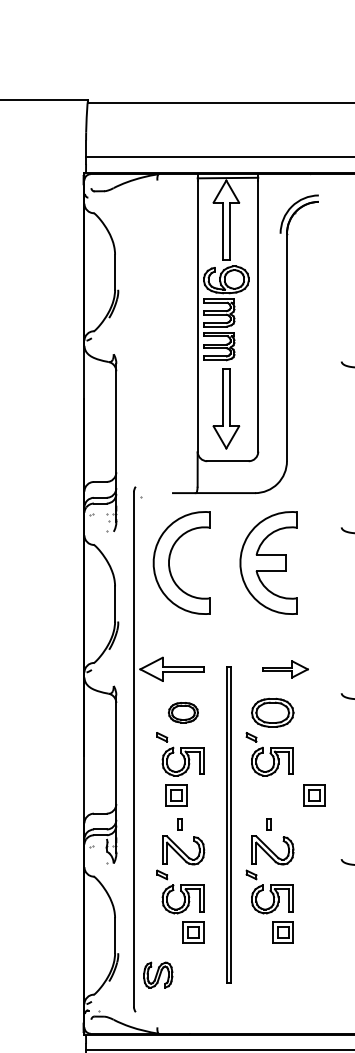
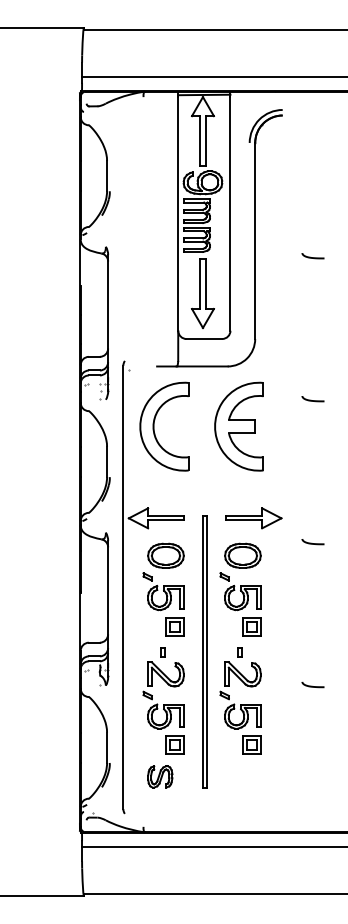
part: (284, 669) -> (253, 518), size x1.43
part: (182, 712) -> (165, 555), size x1.43
part: (175, 794) -> (174, 626), moved
part: (314, 794) -> (251, 626), moved
part: (158, 974) -> (160, 776), moved

